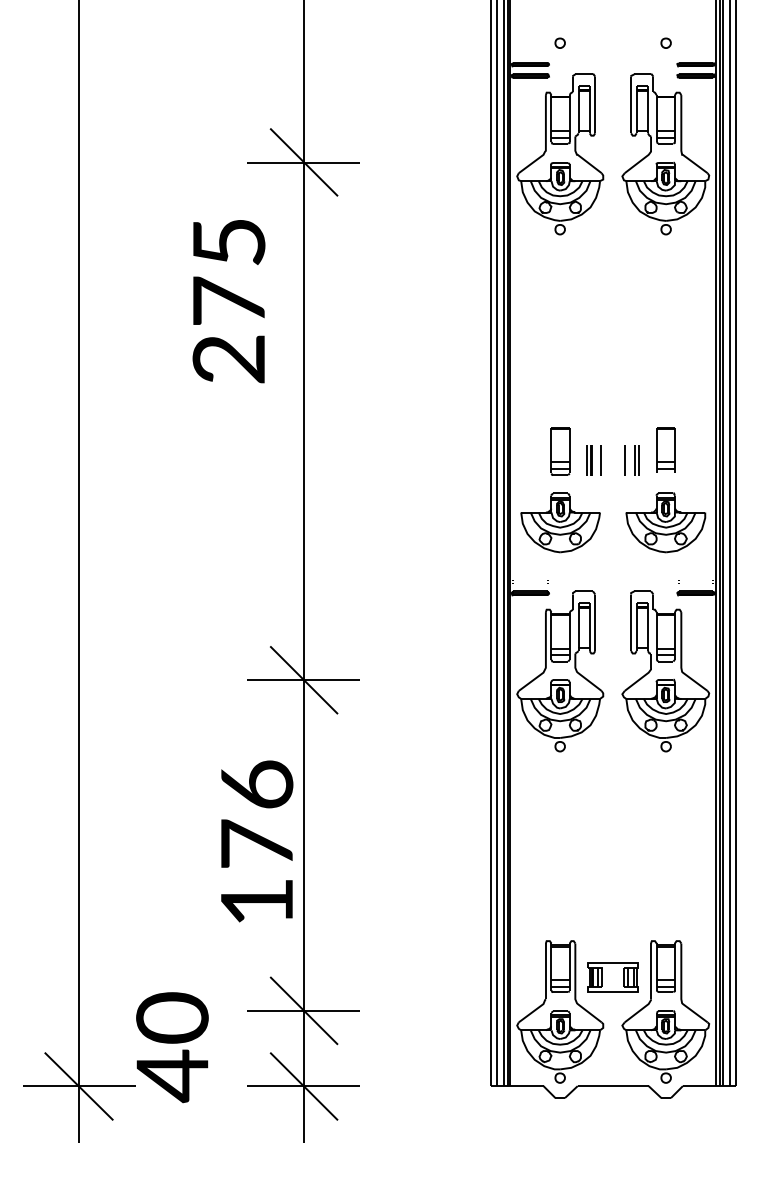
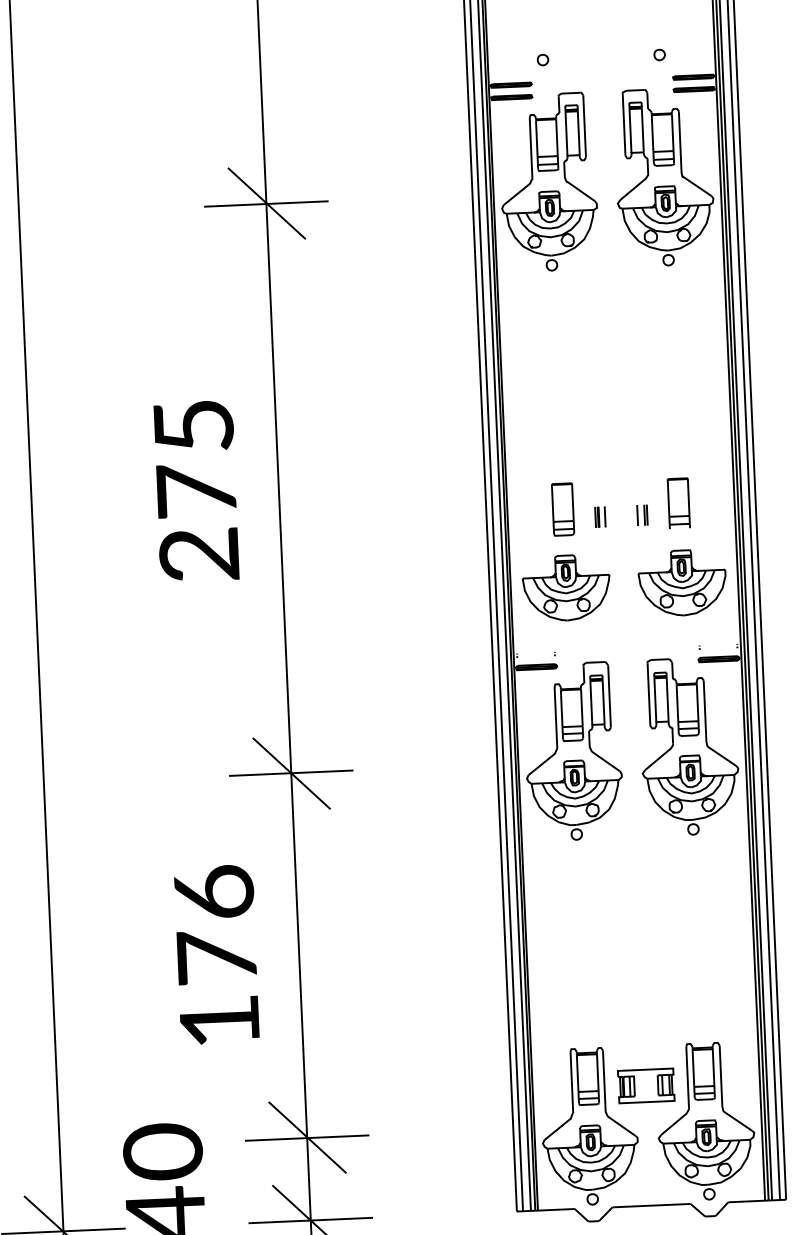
text: (228, 301) -> (195, 491), moved
part: (593, 459) -> (599, 516), size x0.62
part: (632, 459) -> (642, 514), size x0.62
text: (257, 841) -> (217, 954), moved

